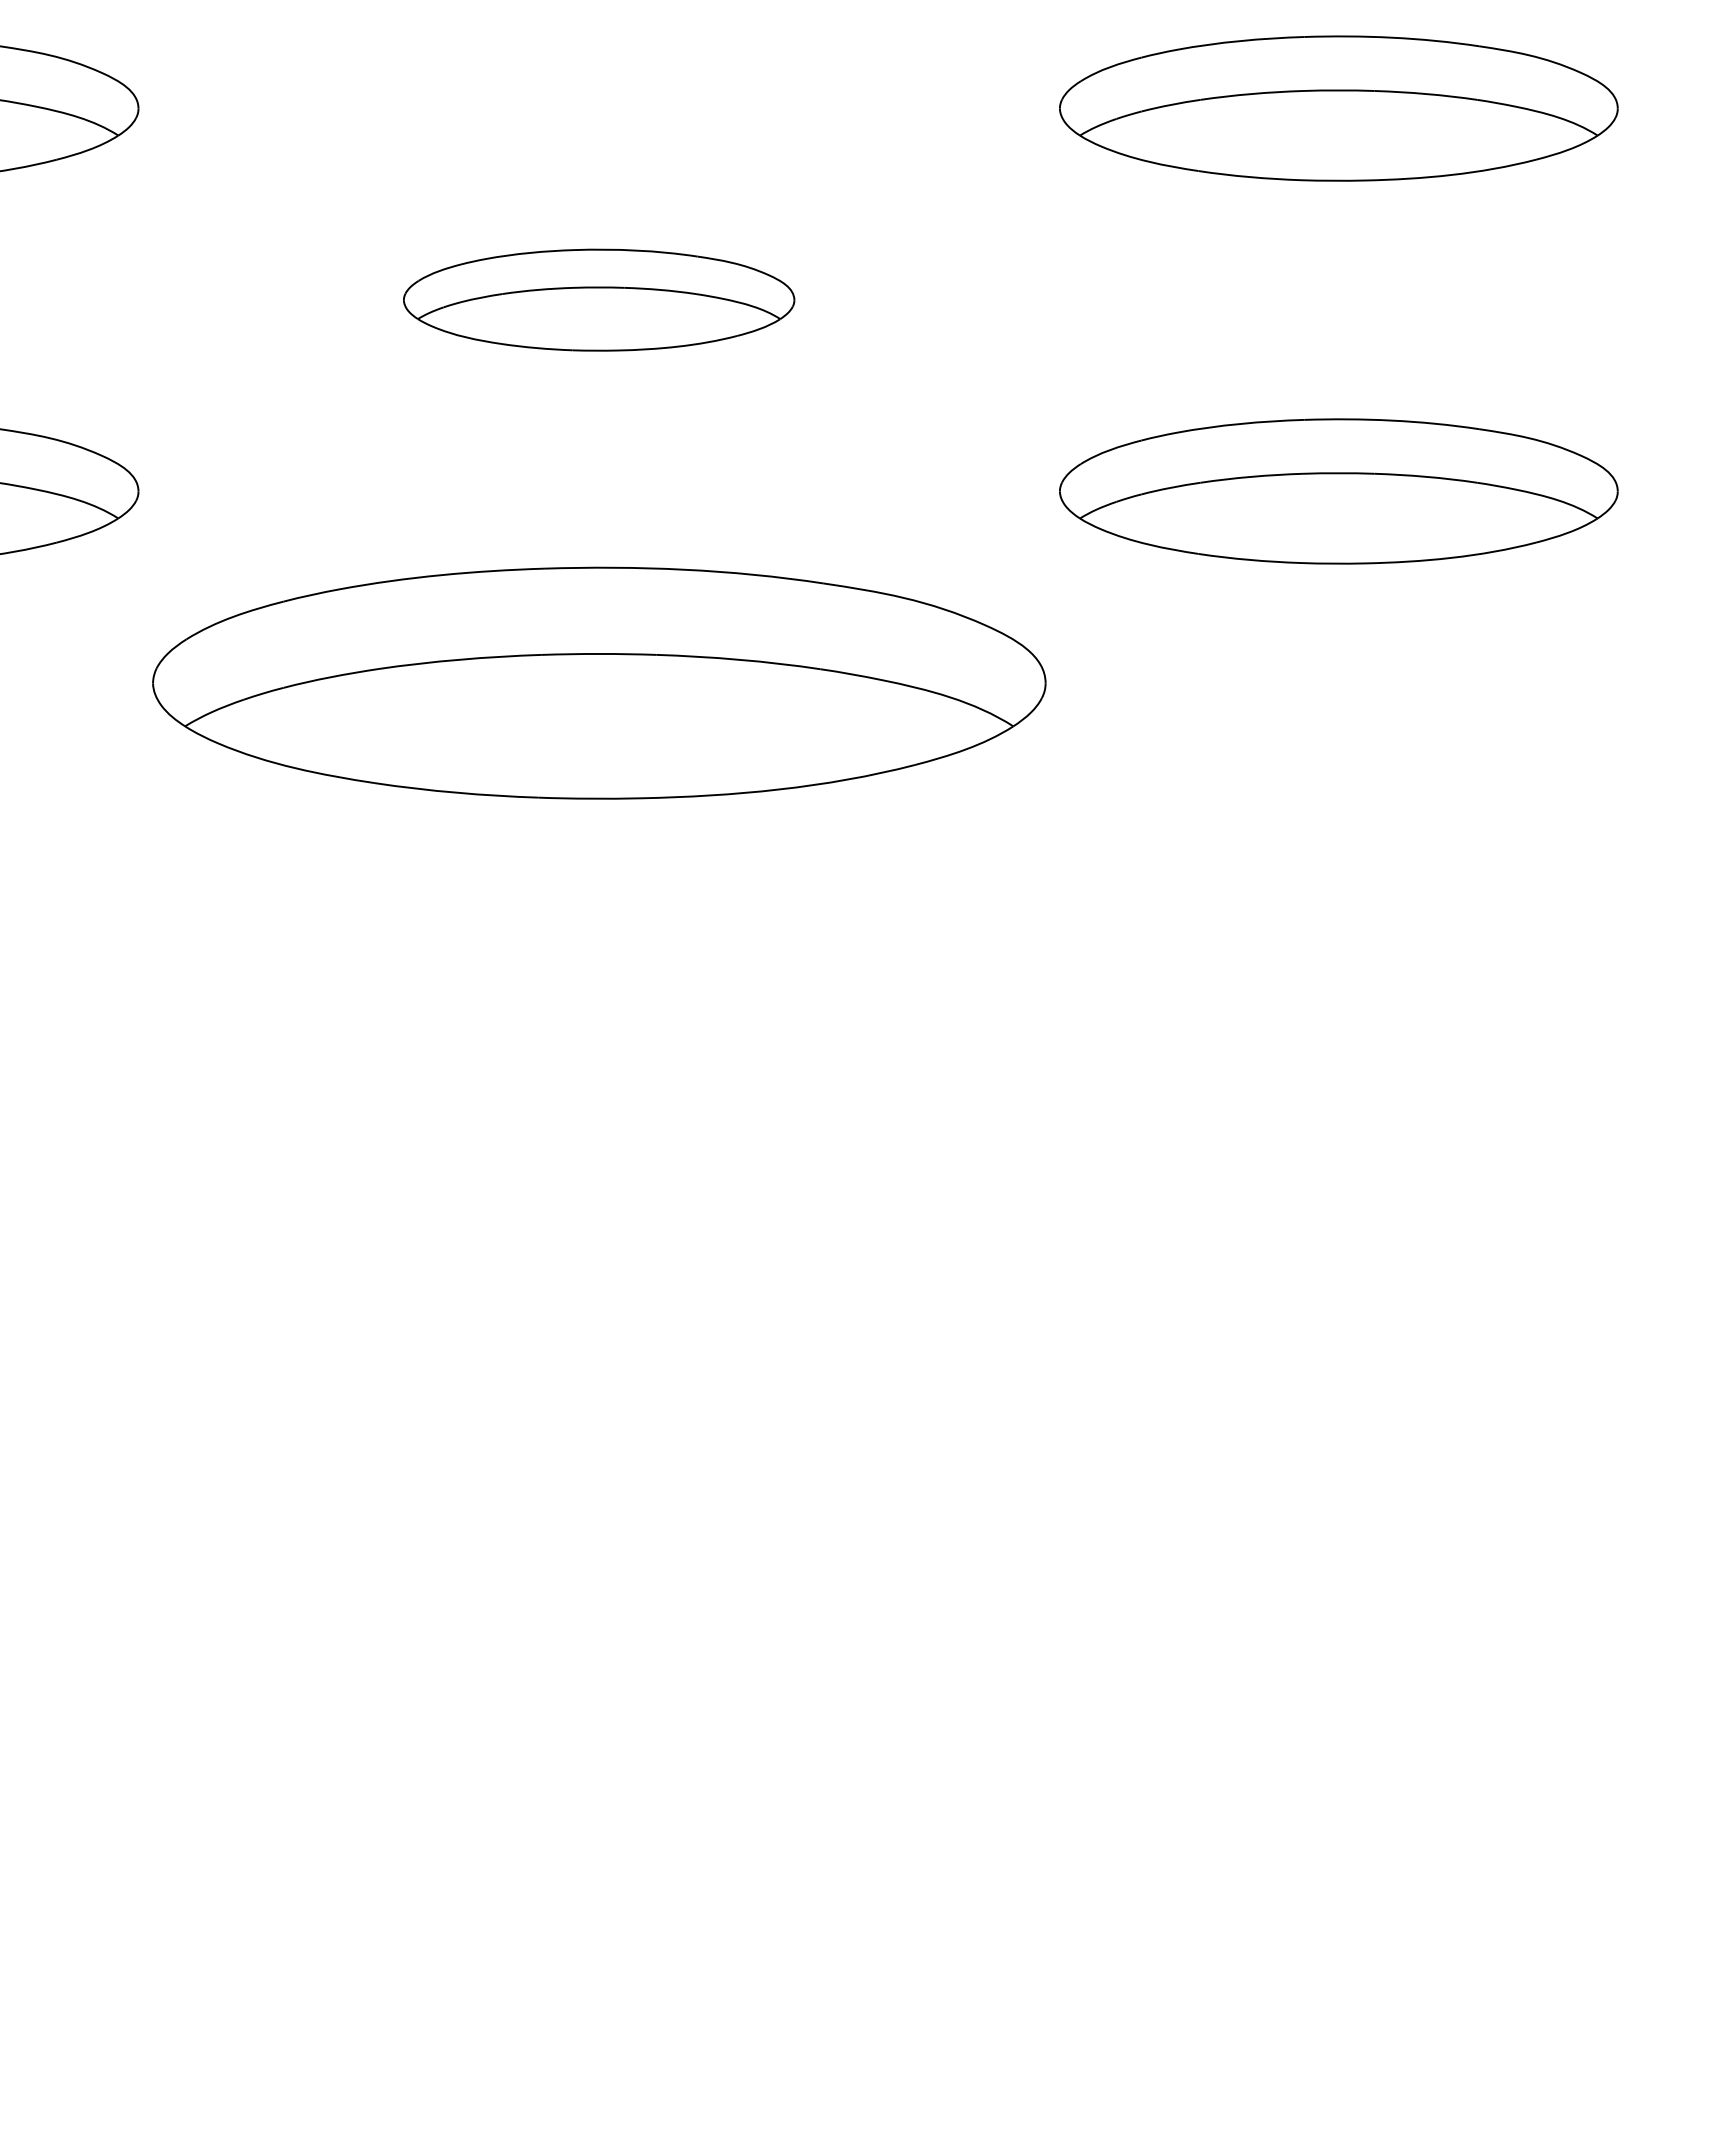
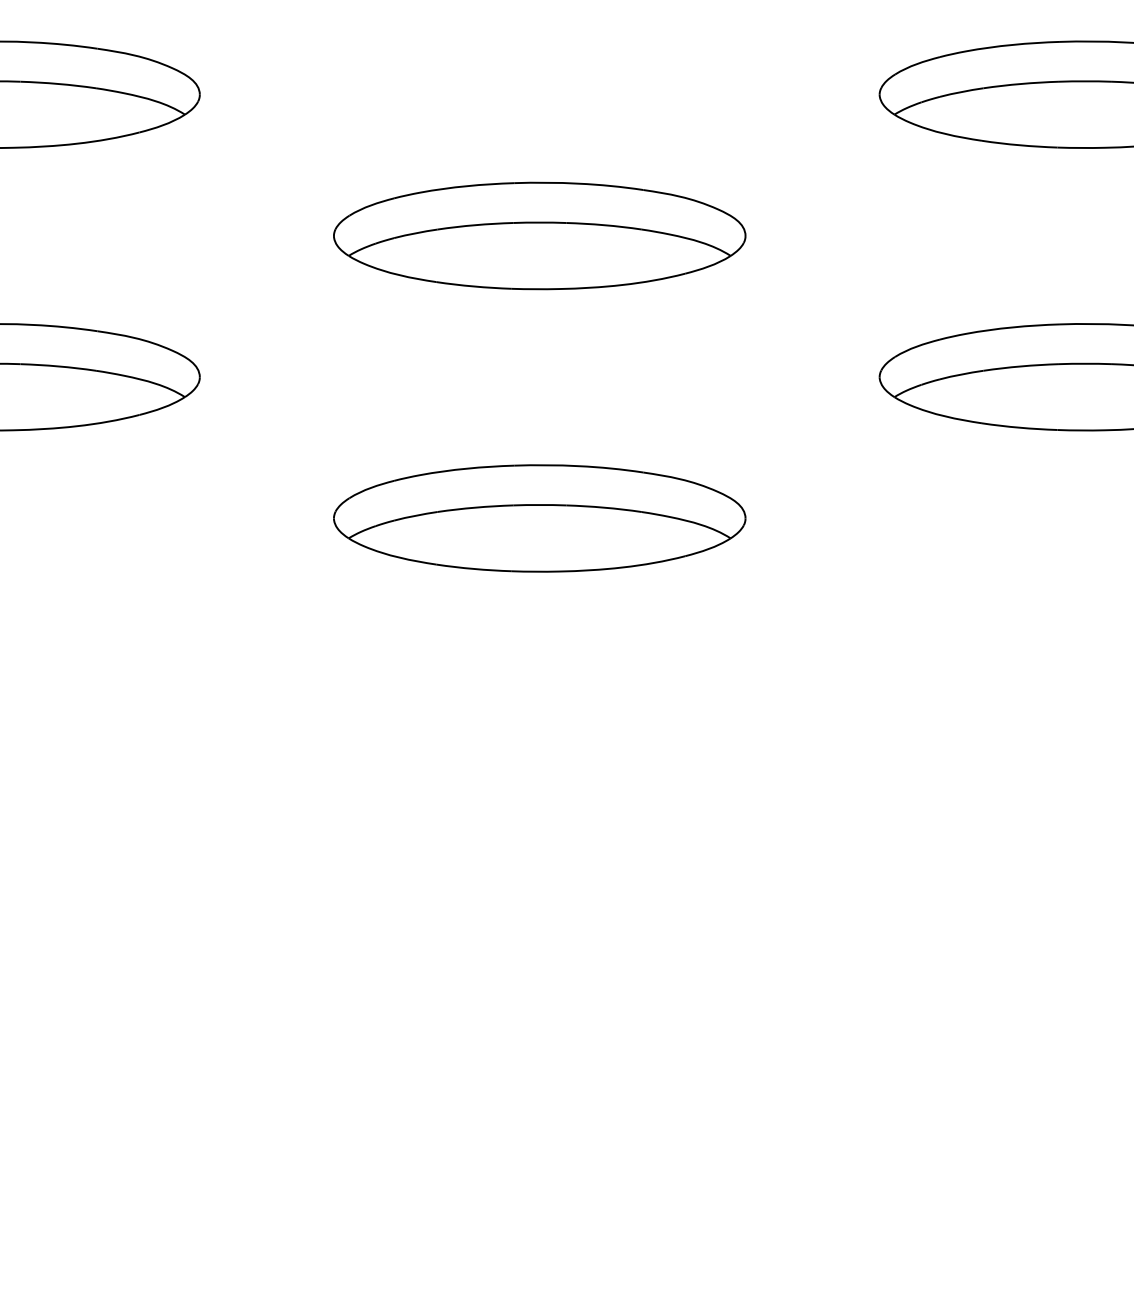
part: (598, 300) -> (539, 236), size x1.43
part: (598, 682) -> (539, 518), size x0.62

